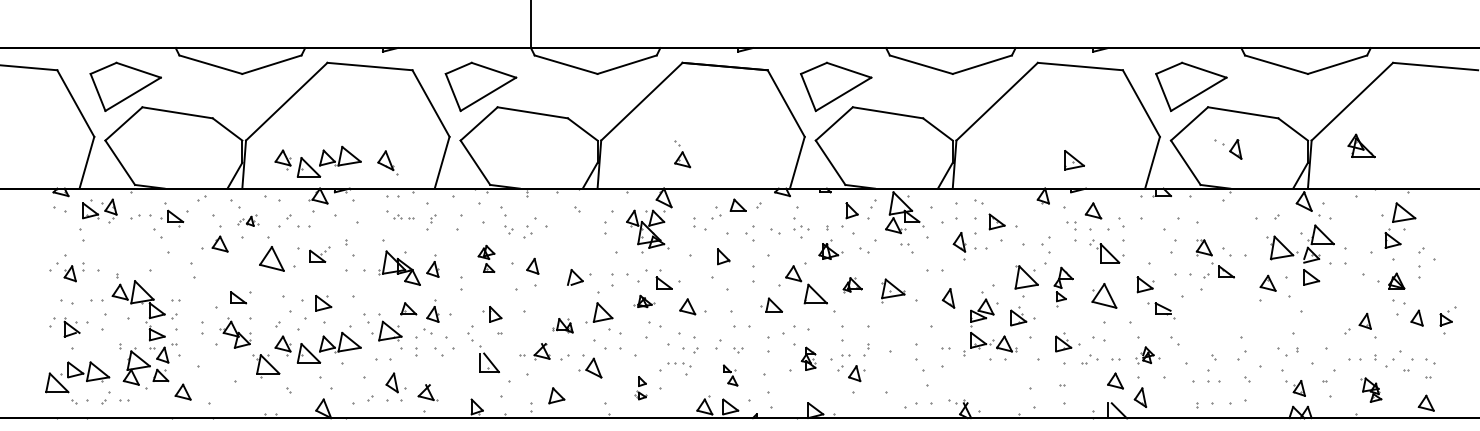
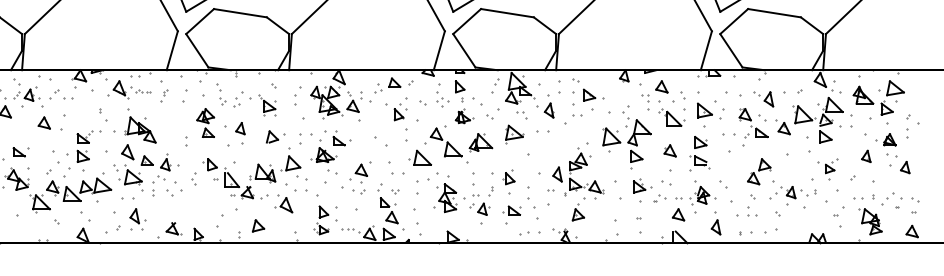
part: (1361, 145) -> (863, 94), moved
part: (1228, 149) -> (763, 99), moved
part: (682, 154) -> (352, 102), moved
part: (1074, 160) -> (704, 110), moved
part: (317, 161) -> (78, 49), removed
part: (387, 162) -> (120, 89), moved
part: (851, 210) -> (459, 86), moved
part: (248, 220) -> (26, 94), size x1.67
part: (568, 235) -> (267, 105), added
part: (959, 242) -> (549, 110), moved
part: (319, 254) -> (84, 137), moved
part: (723, 256) -> (398, 114), moved
part: (271, 258) -> (44, 122), size x0.62
part: (486, 258) -> (205, 122), size x1.43
part: (432, 265) -> (165, 127), removed
part: (1267, 282) -> (783, 127), moved
part: (852, 284) -> (480, 142), size x1.67
part: (1063, 286) -> (639, 143), size x1.67
part: (893, 290) -> (514, 134), moved
part: (1104, 295) -> (670, 150), size x0.62
part: (382, 297) -> (127, 152), added
part: (948, 298) -> (557, 174), moved
part: (643, 301) -> (323, 155), size x1.67
part: (771, 304) -> (419, 157), size x1.43
part: (687, 306) -> (361, 170), moved
part: (1161, 310) -> (699, 161), moved
part: (1022, 316) -> (608, 166), removed
part: (1364, 320) -> (865, 155), moved
part: (1447, 320) -> (831, 169), moved
part: (1223, 323) -> (759, 171), added
part: (562, 325) -> (262, 173), size x1.67
part: (889, 331) -> (508, 177), added
part: (1147, 355) -> (702, 195), size x1.43
part: (808, 358) -> (447, 197), size x1.67
part: (489, 359) -> (231, 177), moved
part: (679, 364) -> (350, 230), moved
part: (730, 375) -> (389, 210), size x1.67
part: (893, 375) -> (511, 210), added
part: (982, 377) -> (578, 212), added
part: (640, 387) -> (321, 219), size x1.67
part: (1295, 388) -> (788, 192), moved
part: (1370, 389) -> (870, 221), size x1.43
part: (427, 392) -> (173, 228), moved
part: (1140, 397) -> (716, 227), moved

